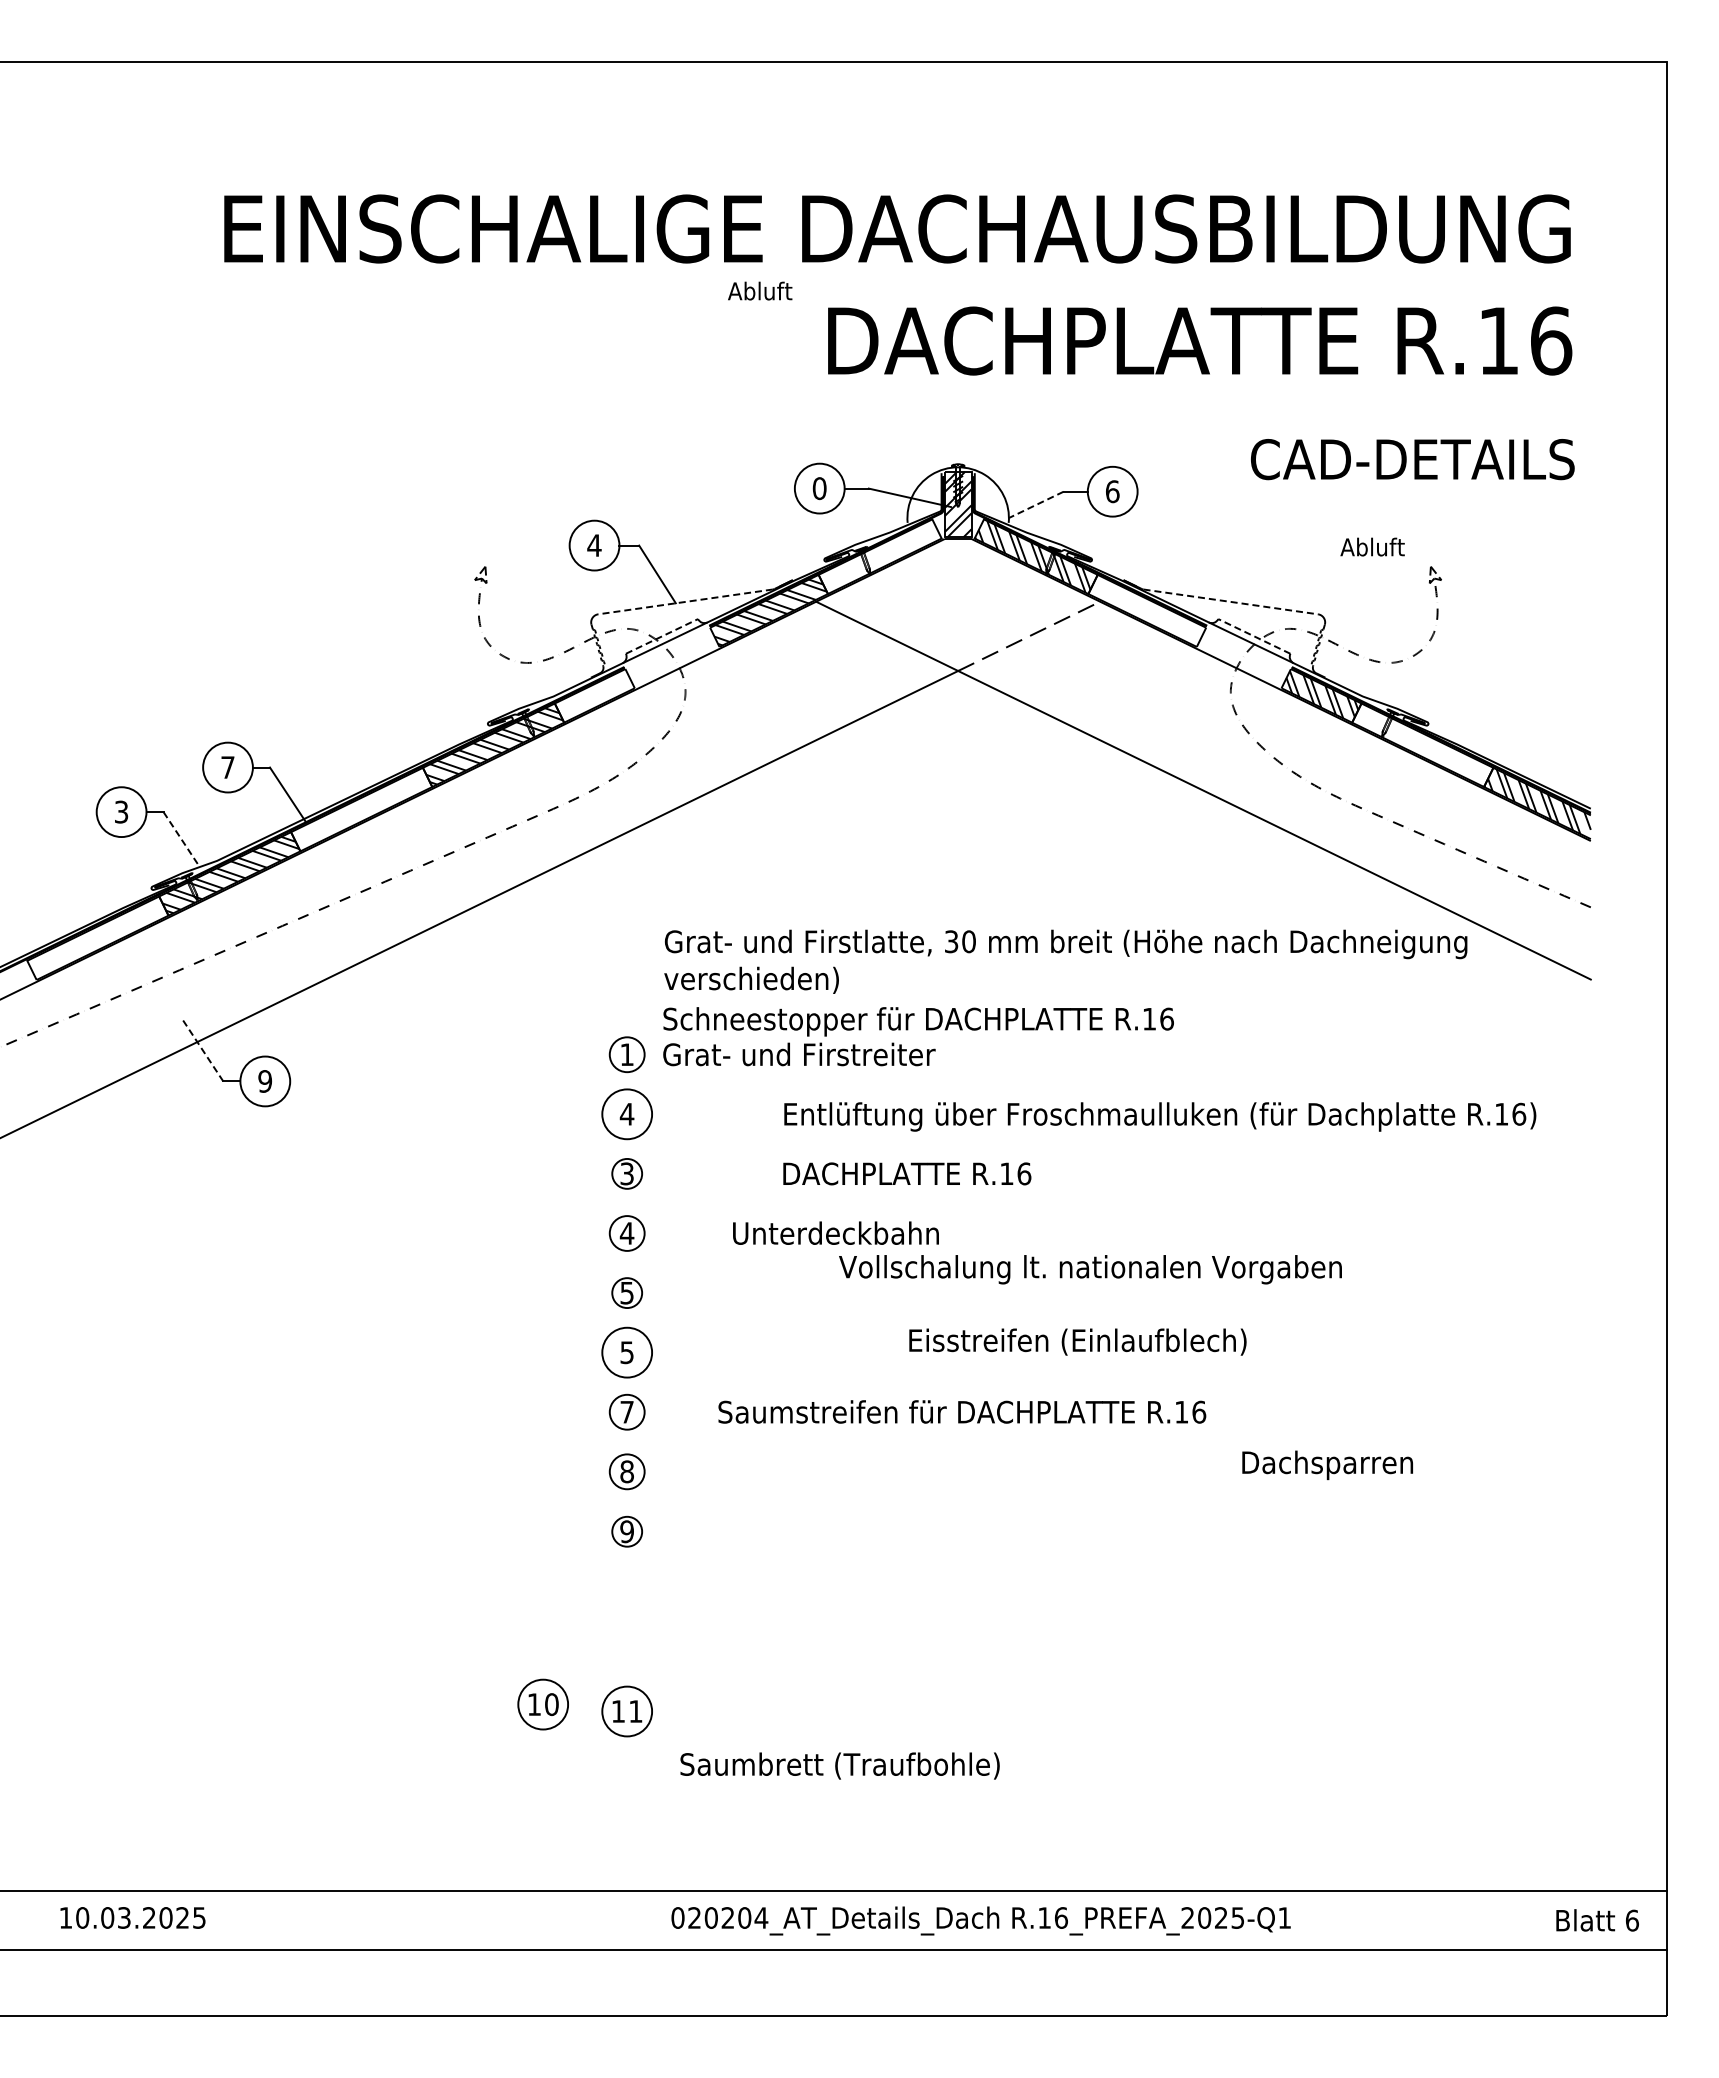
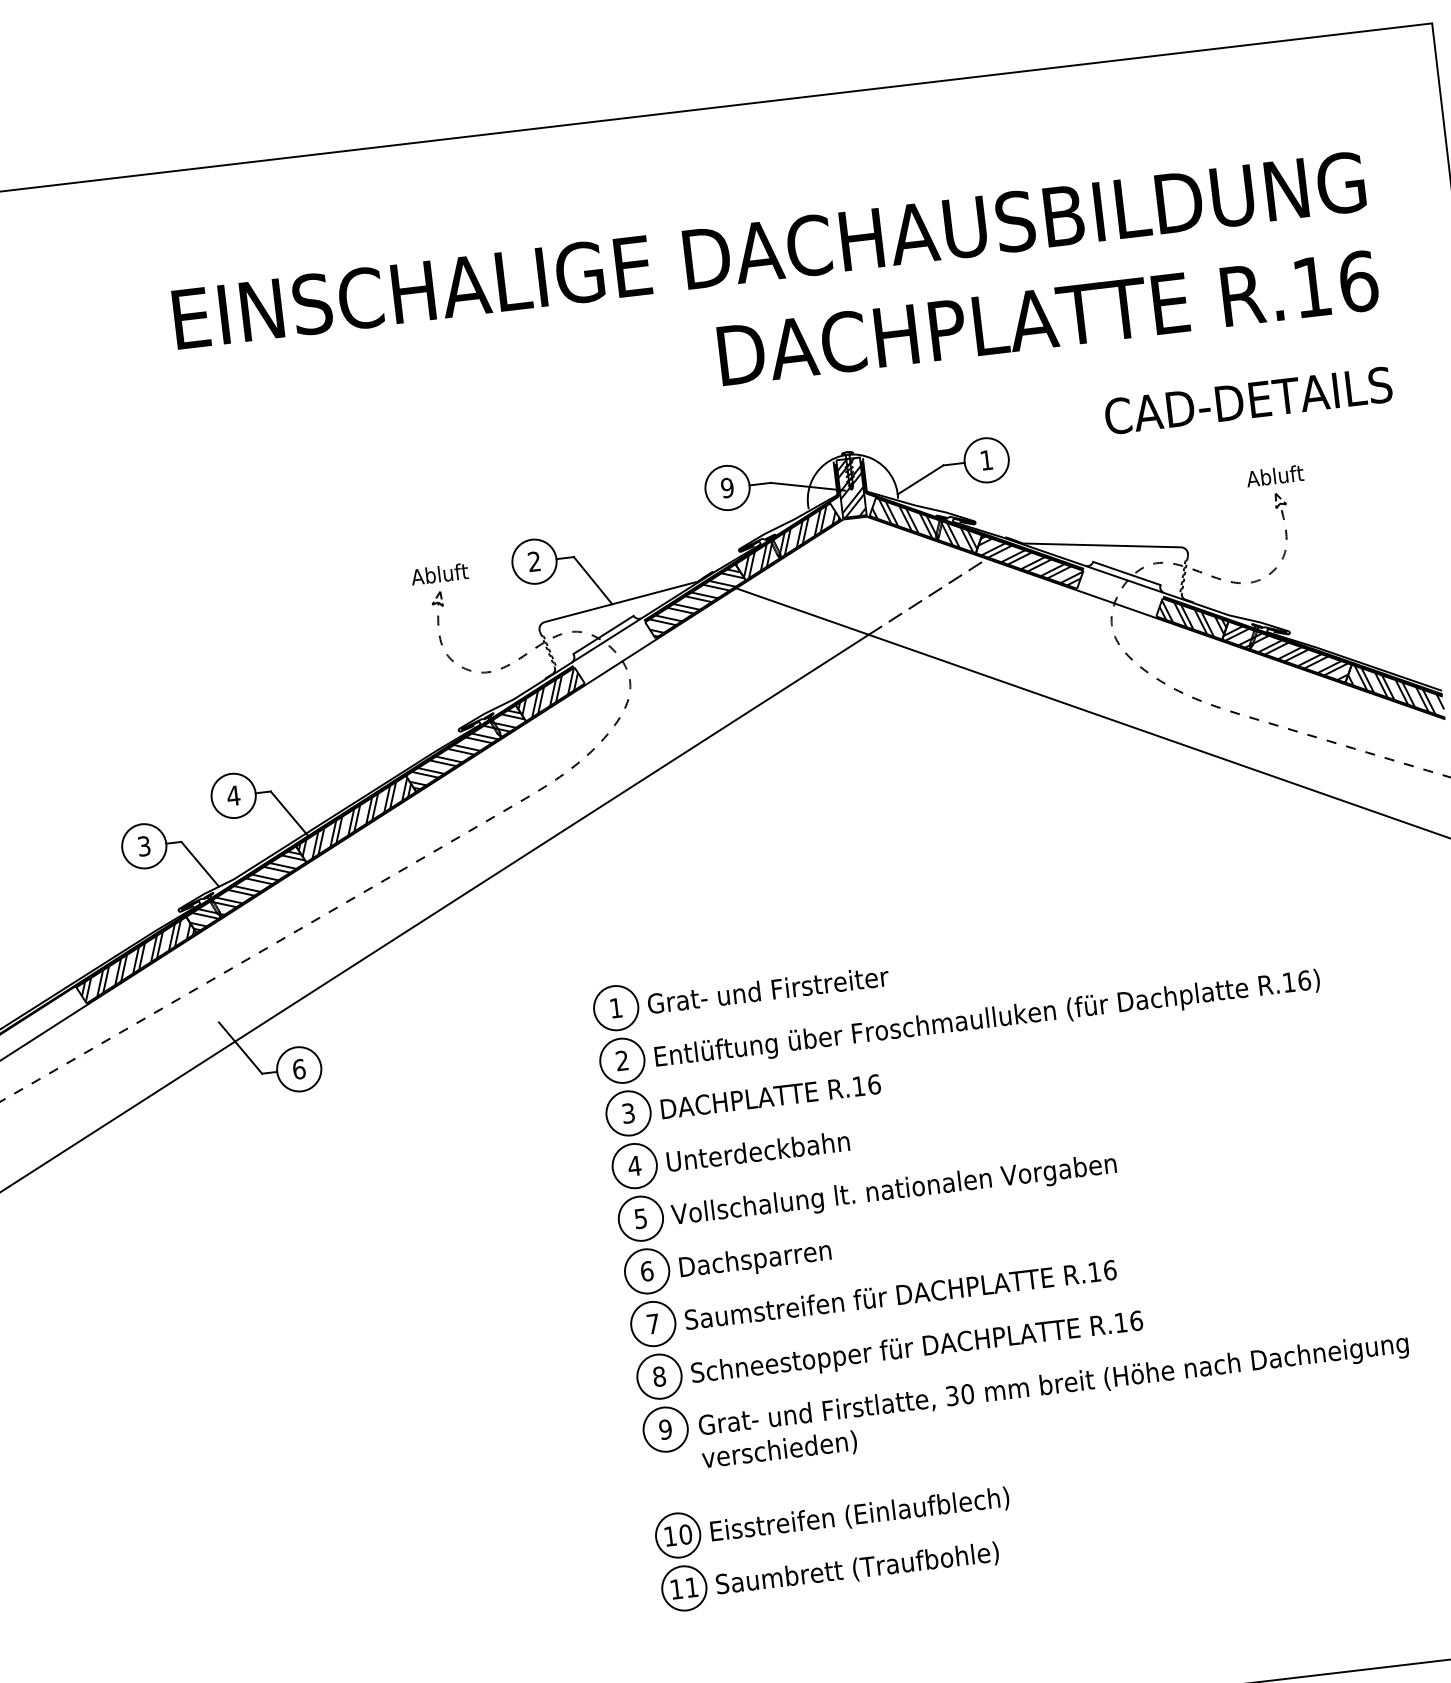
text: (760, 290) -> (440, 573), moved
text: (819, 488) -> (727, 487), 0 -> 9
text: (1112, 491) -> (986, 460), 6 -> 1
line: (1035, 505) -> (919, 480), dashed -> solid
text: (594, 545) -> (534, 561), 4 -> 2
text: (1372, 546) -> (1274, 475), moved
hatch: (879, 556) -> (787, 541), added
line: (685, 601) -> (620, 601), dashed -> solid
line: (1231, 601) -> (1103, 545), dashed -> solid
hatch: (1148, 608) -> (1030, 559), added
line: (662, 636) -> (603, 634), dashed -> solid
line: (1253, 636) -> (1126, 573), dashed -> solid
hatch: (592, 694) -> (548, 693), added
hatch: (1421, 744) -> (1285, 651), added
text: (227, 767) -> (233, 795), 7 -> 4
hatch: (360, 808) -> (355, 818), added
line: (181, 839) -> (200, 864), dashed -> solid
hatch: (99, 938) -> (137, 960), added
text: (1065, 961) -> (1055, 1401), moved
text: (918, 1021) -> (917, 1348), moved
line: (202, 1049) -> (240, 1047), dashed -> solid
circle: (627, 1054) -> (616, 1007), size x1.43
text: (265, 1081) -> (299, 1069), 9 -> 6
text: (626, 1113) -> (621, 1060), 4 -> 2
text: (1160, 1116) -> (987, 1019), moved
circle: (627, 1173) -> (628, 1113), size x1.67
text: (907, 1173) -> (771, 1096), moved
text: (835, 1232) -> (757, 1150), moved
circle: (627, 1233) -> (635, 1166), size x1.43
text: (1090, 1269) -> (894, 1191), moved
circle: (627, 1292) -> (641, 1218), size x1.67
text: (1077, 1341) -> (859, 1514), moved
text: (627, 1352) -> (647, 1271), 5 -> 6
text: (962, 1411) -> (900, 1294), moved
circle: (627, 1412) -> (653, 1324), size x1.43
text: (1327, 1465) -> (755, 1261), moved
circle: (627, 1471) -> (659, 1376), size x1.43
circle: (627, 1531) -> (665, 1429), size x1.67
part: (542, 1704) -> (677, 1535), moved
text: (839, 1765) -> (857, 1569), moved

